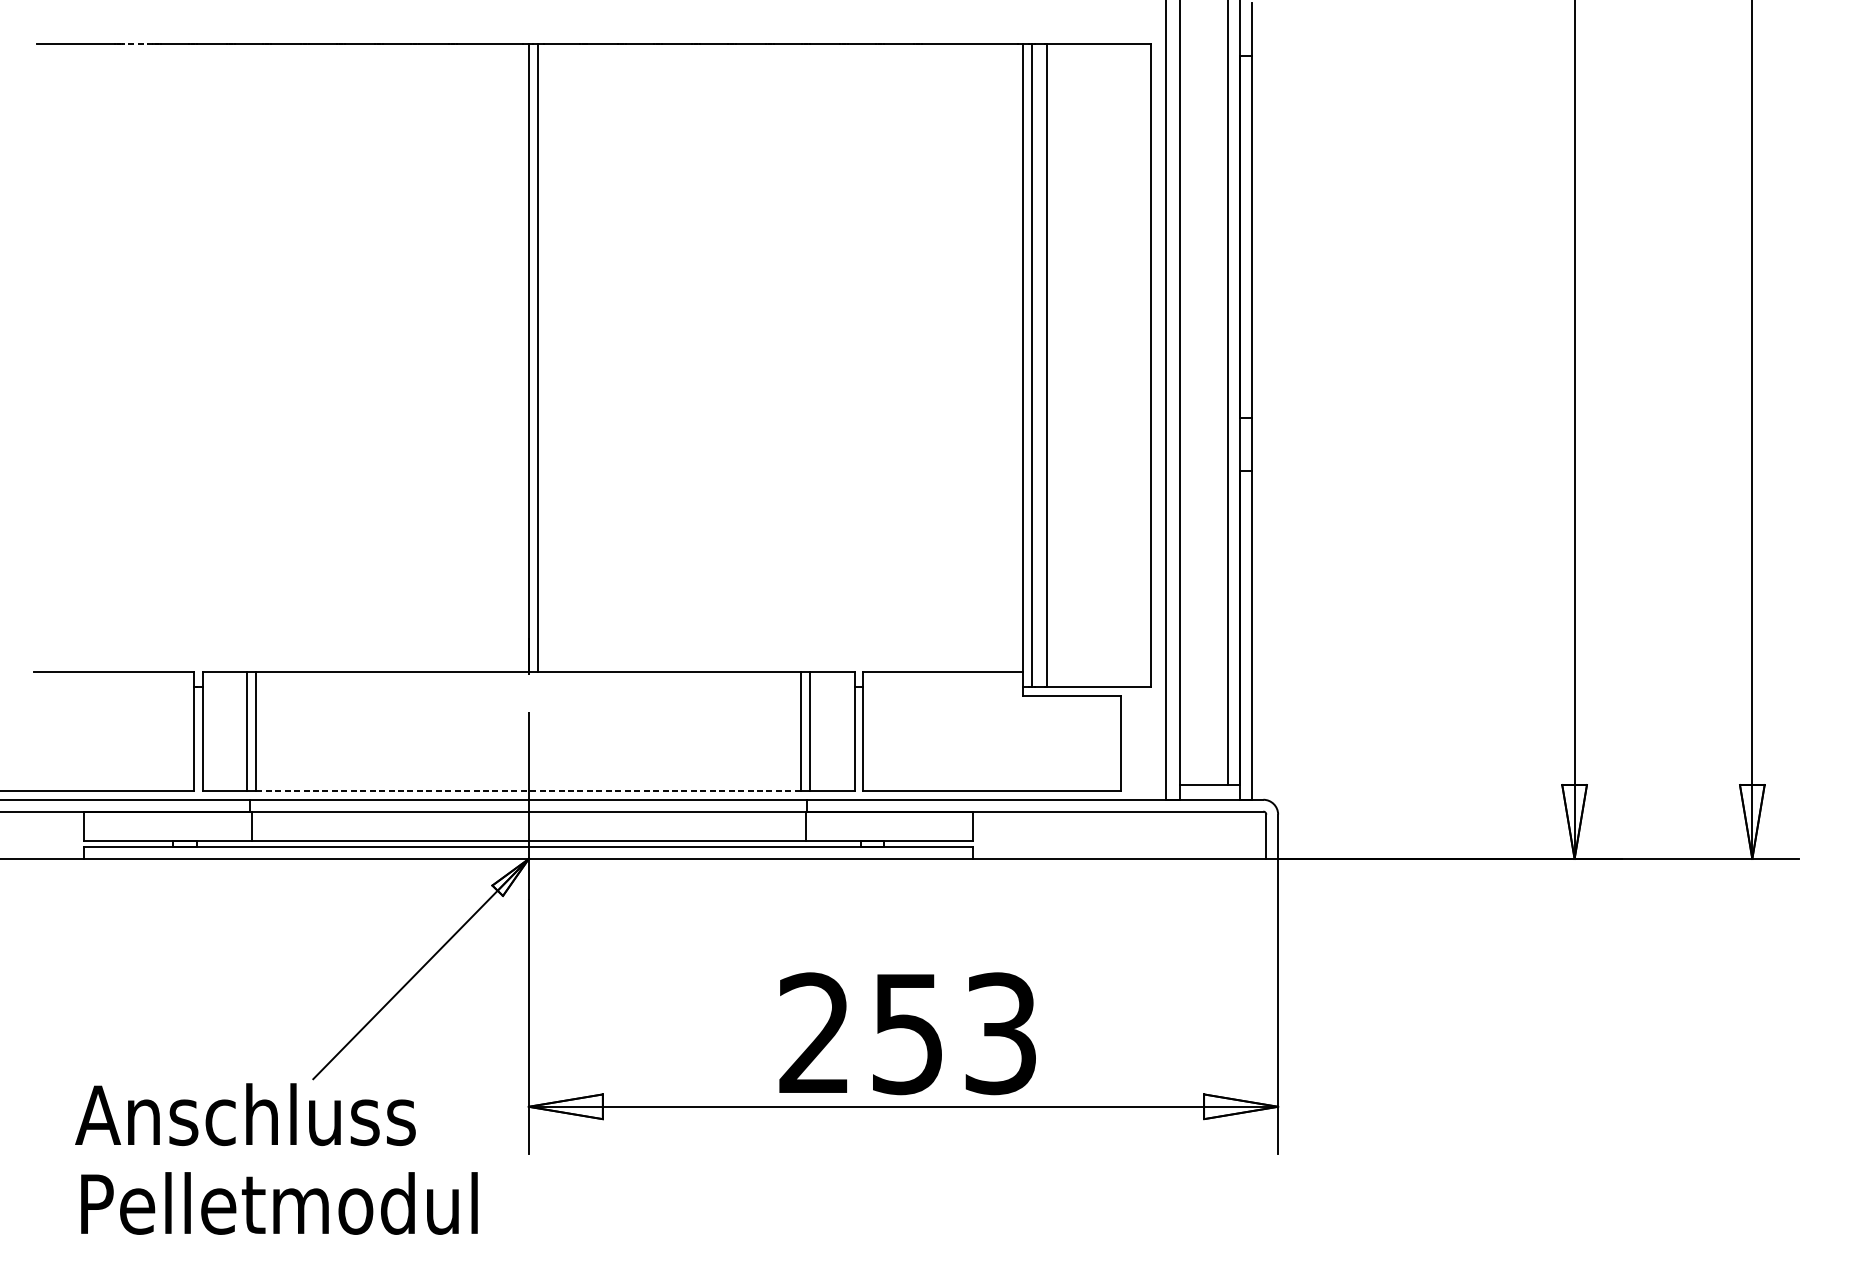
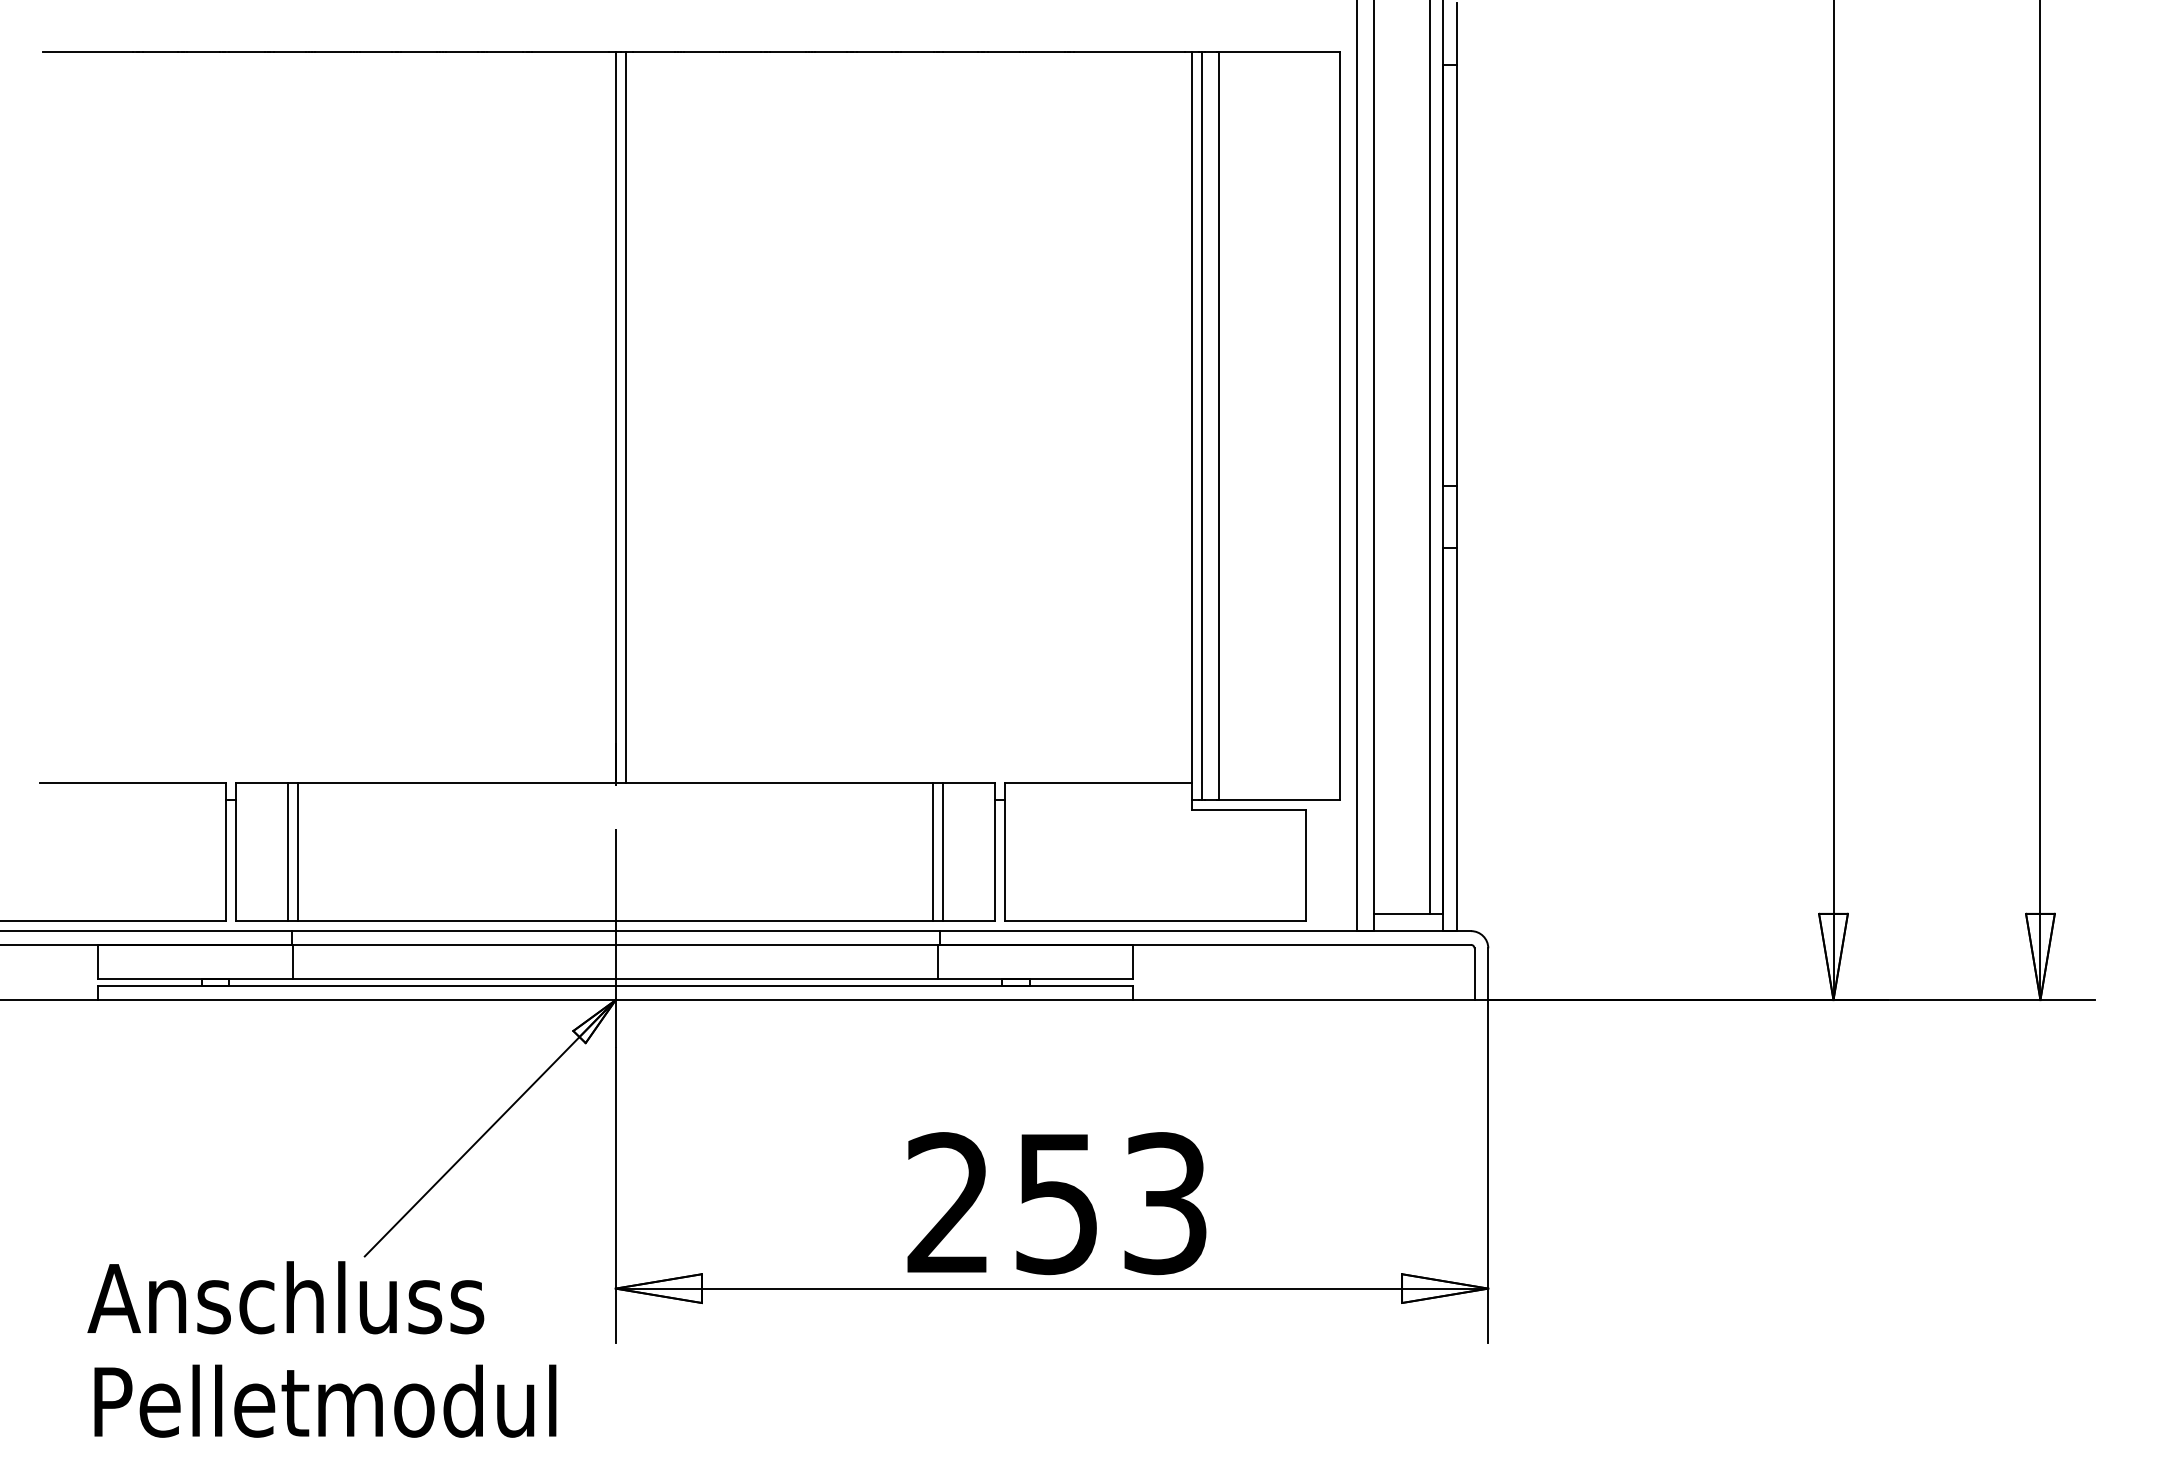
line: (137, 44) -> (160, 51), dashed -> solid
line: (529, 790) -> (616, 920), dashed -> solid

